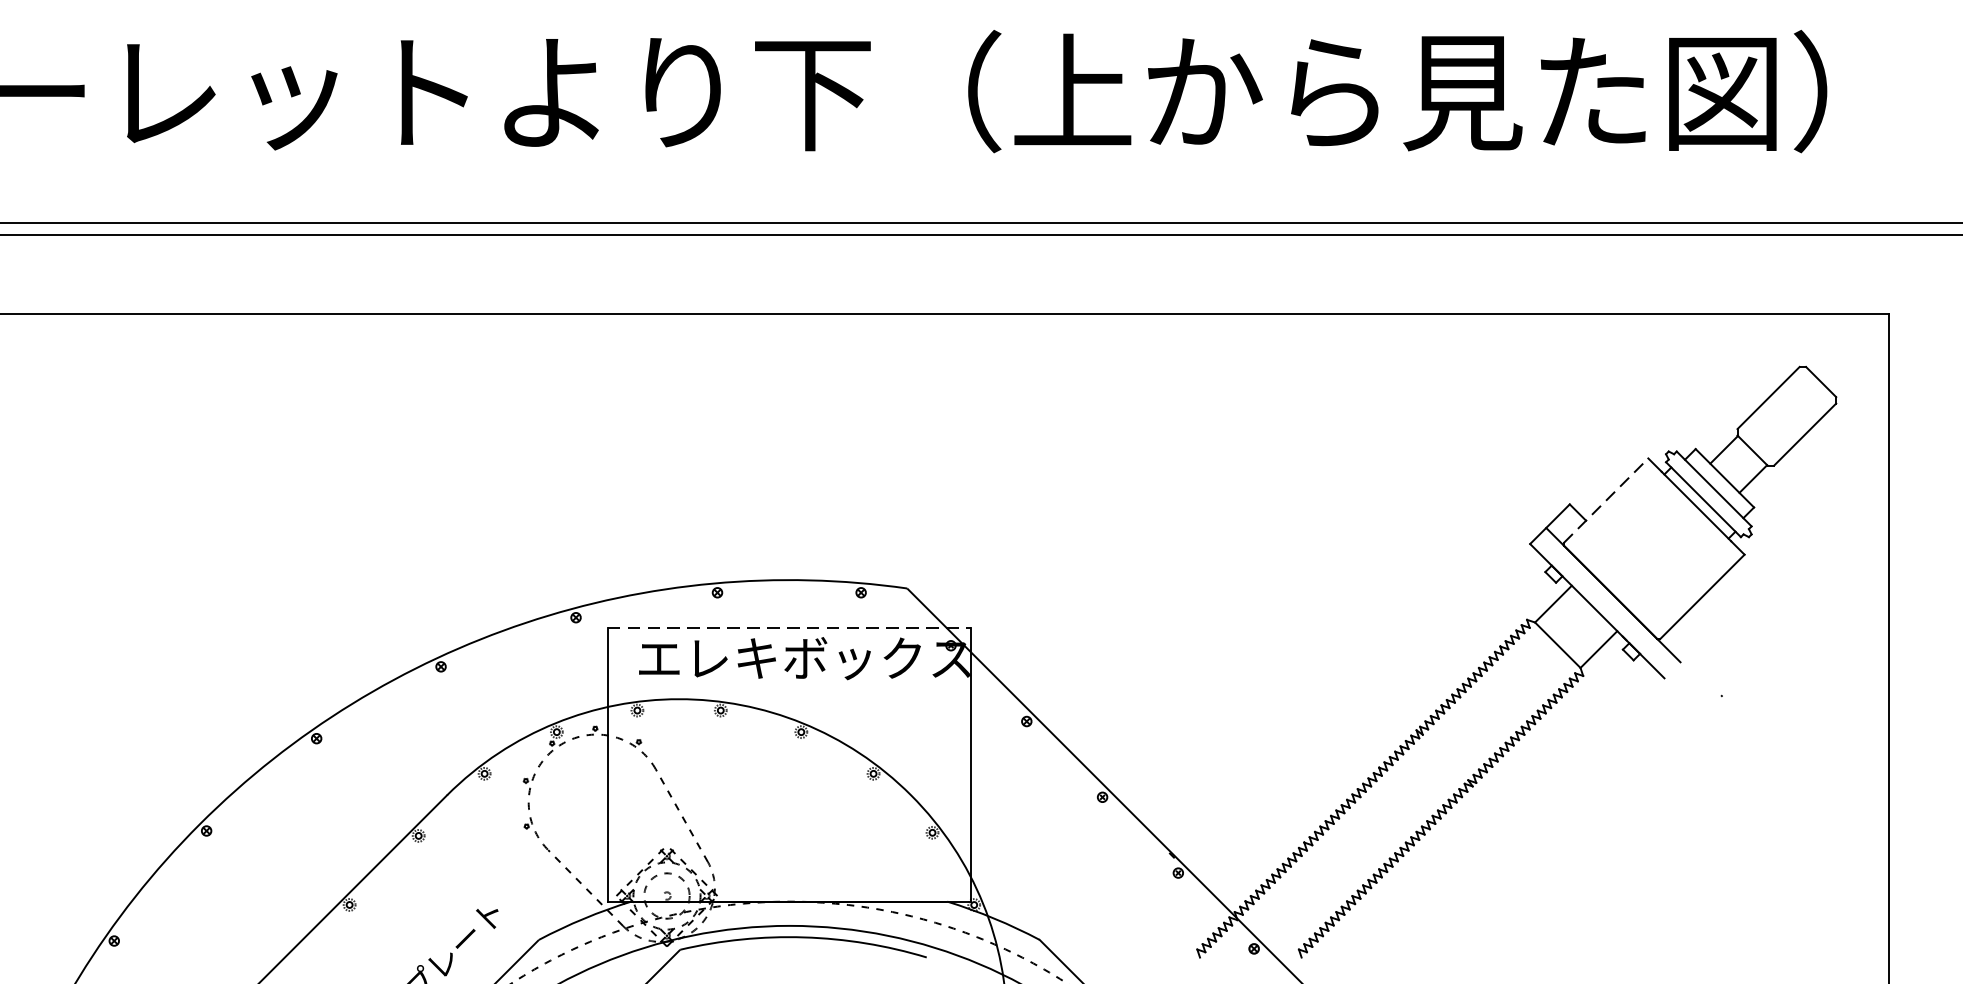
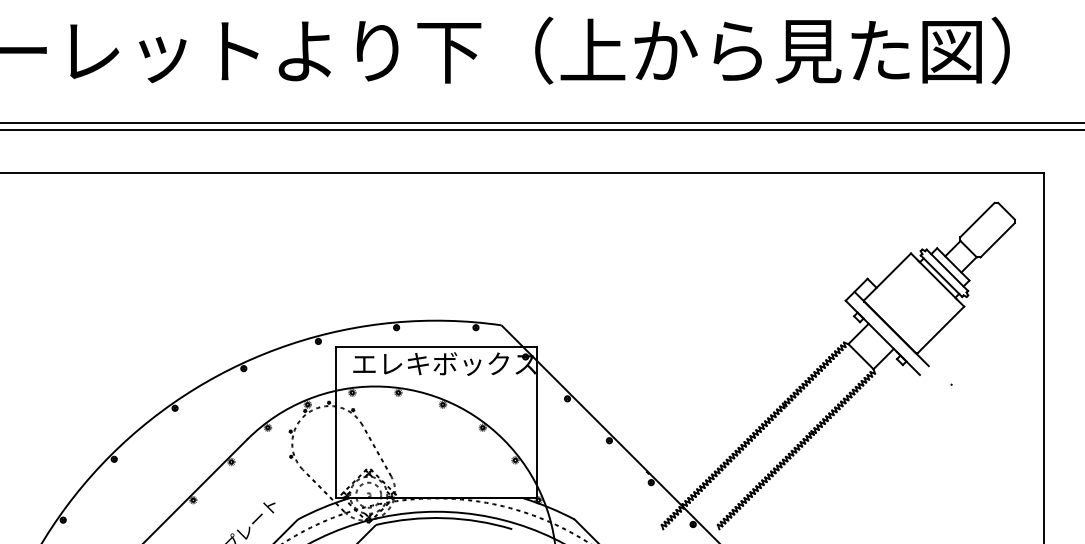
line: (1607, 500) -> (888, 276), dashed -> solid
line: (789, 628) -> (436, 347), dashed -> solid

